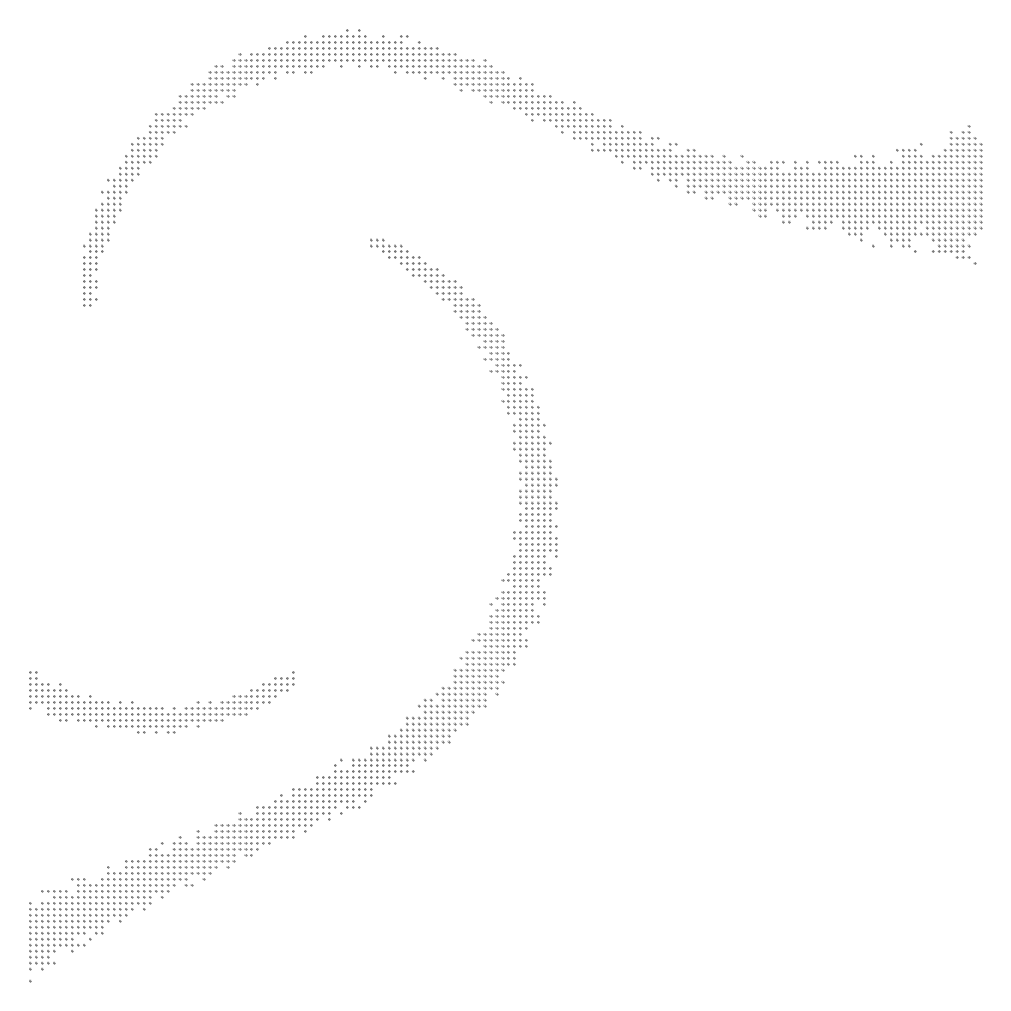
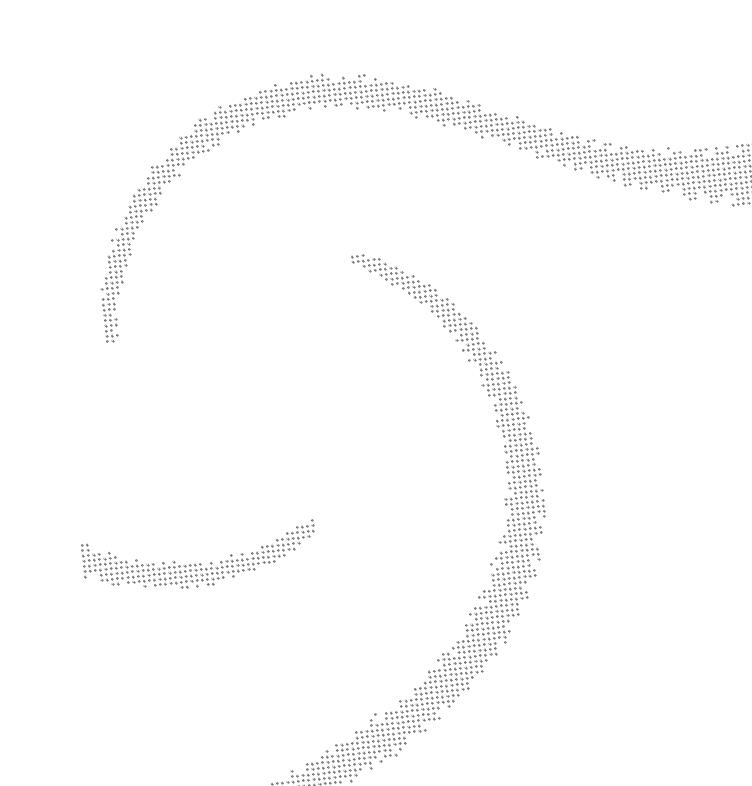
part: (161, 702) -> (199, 559), moved

